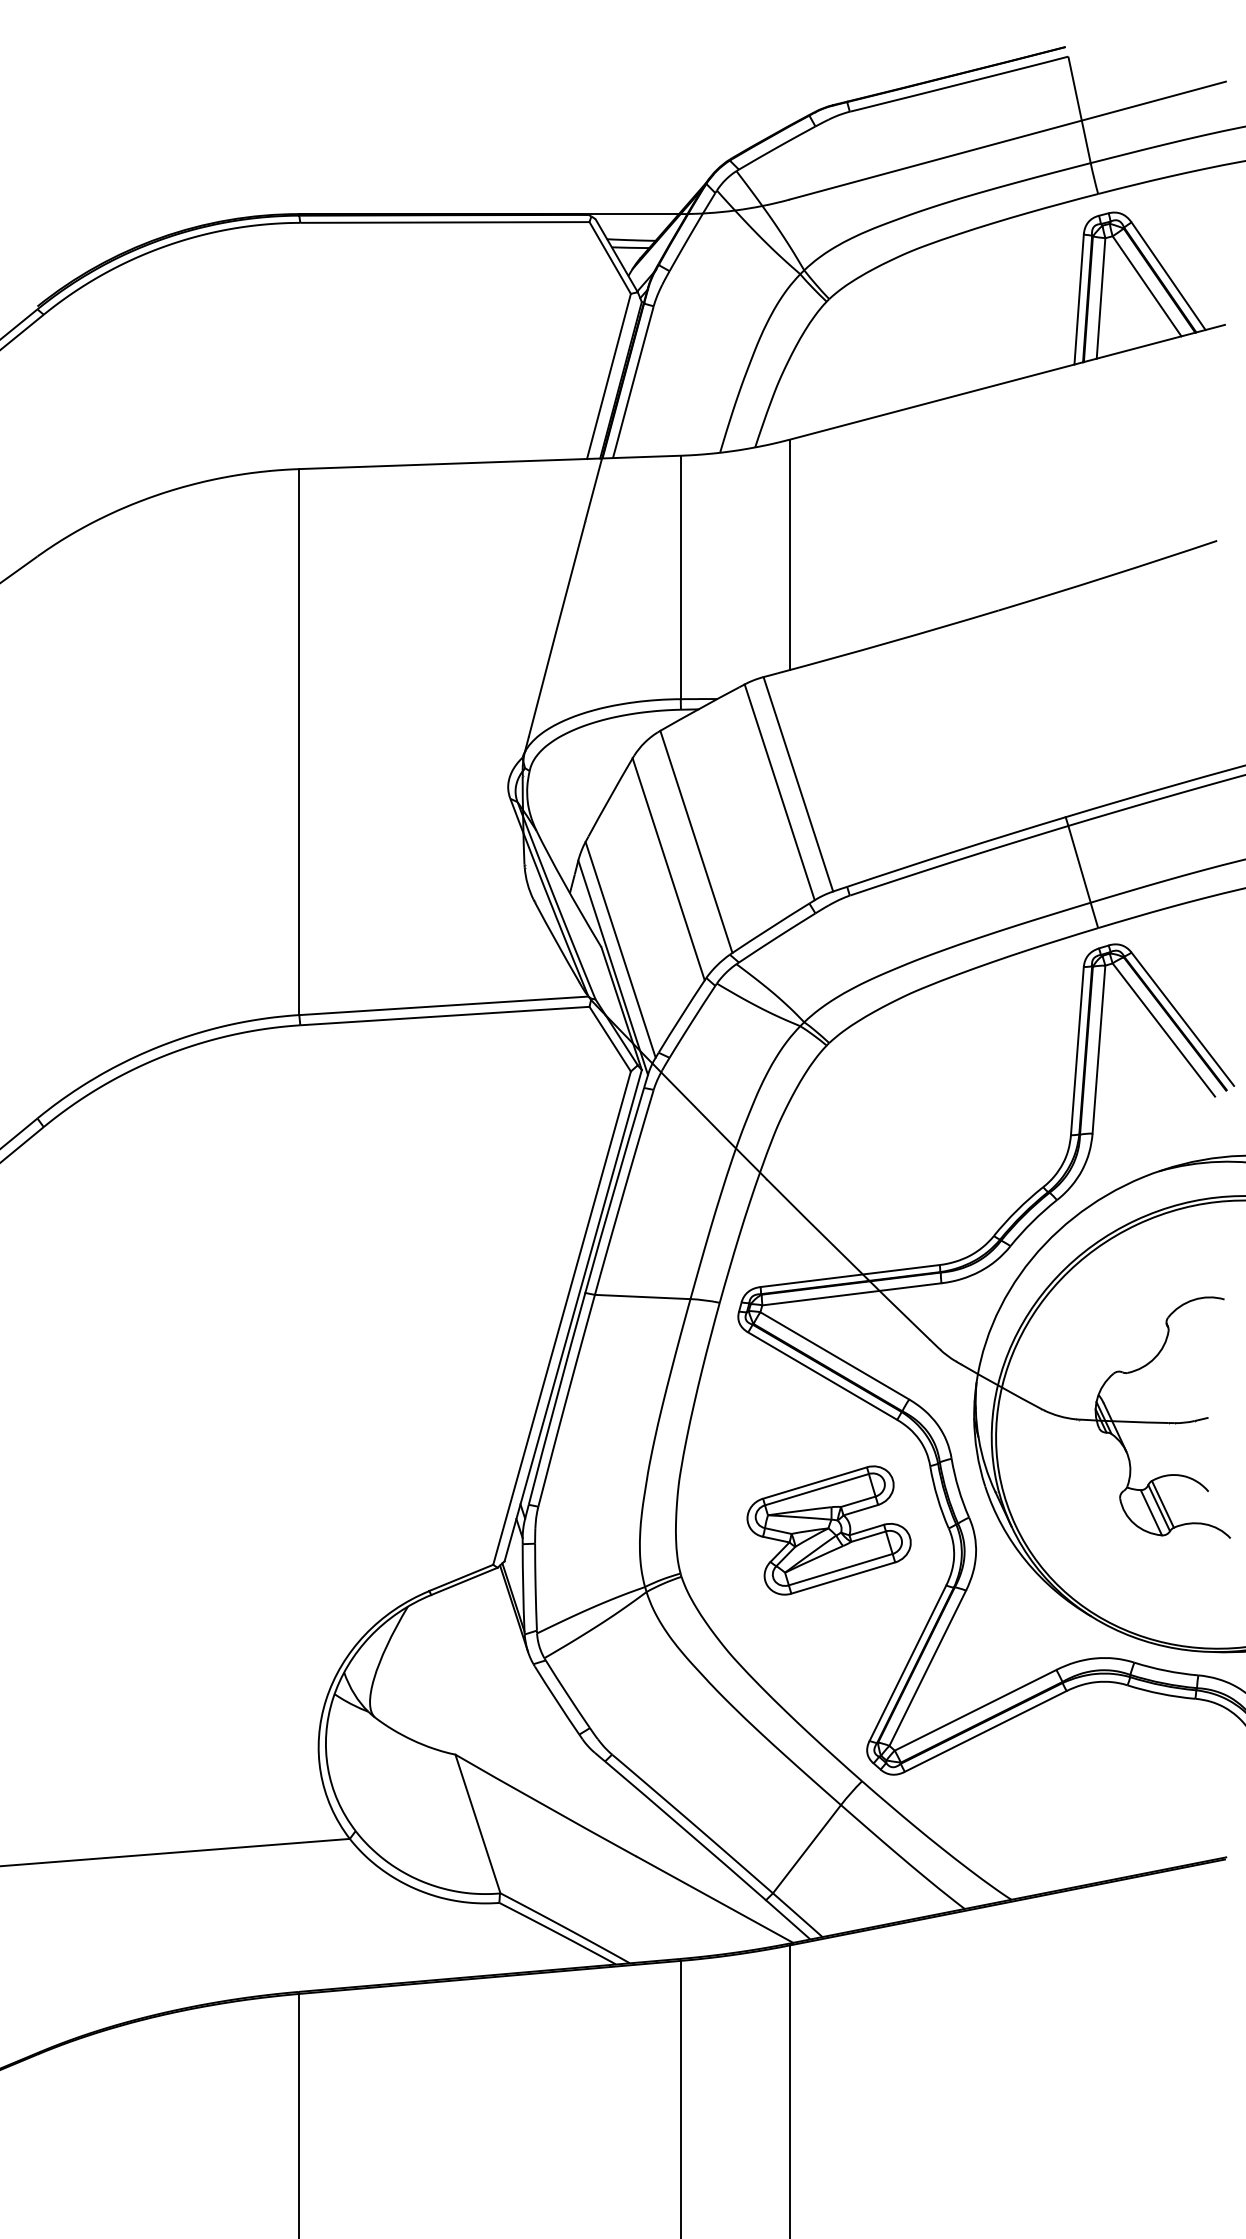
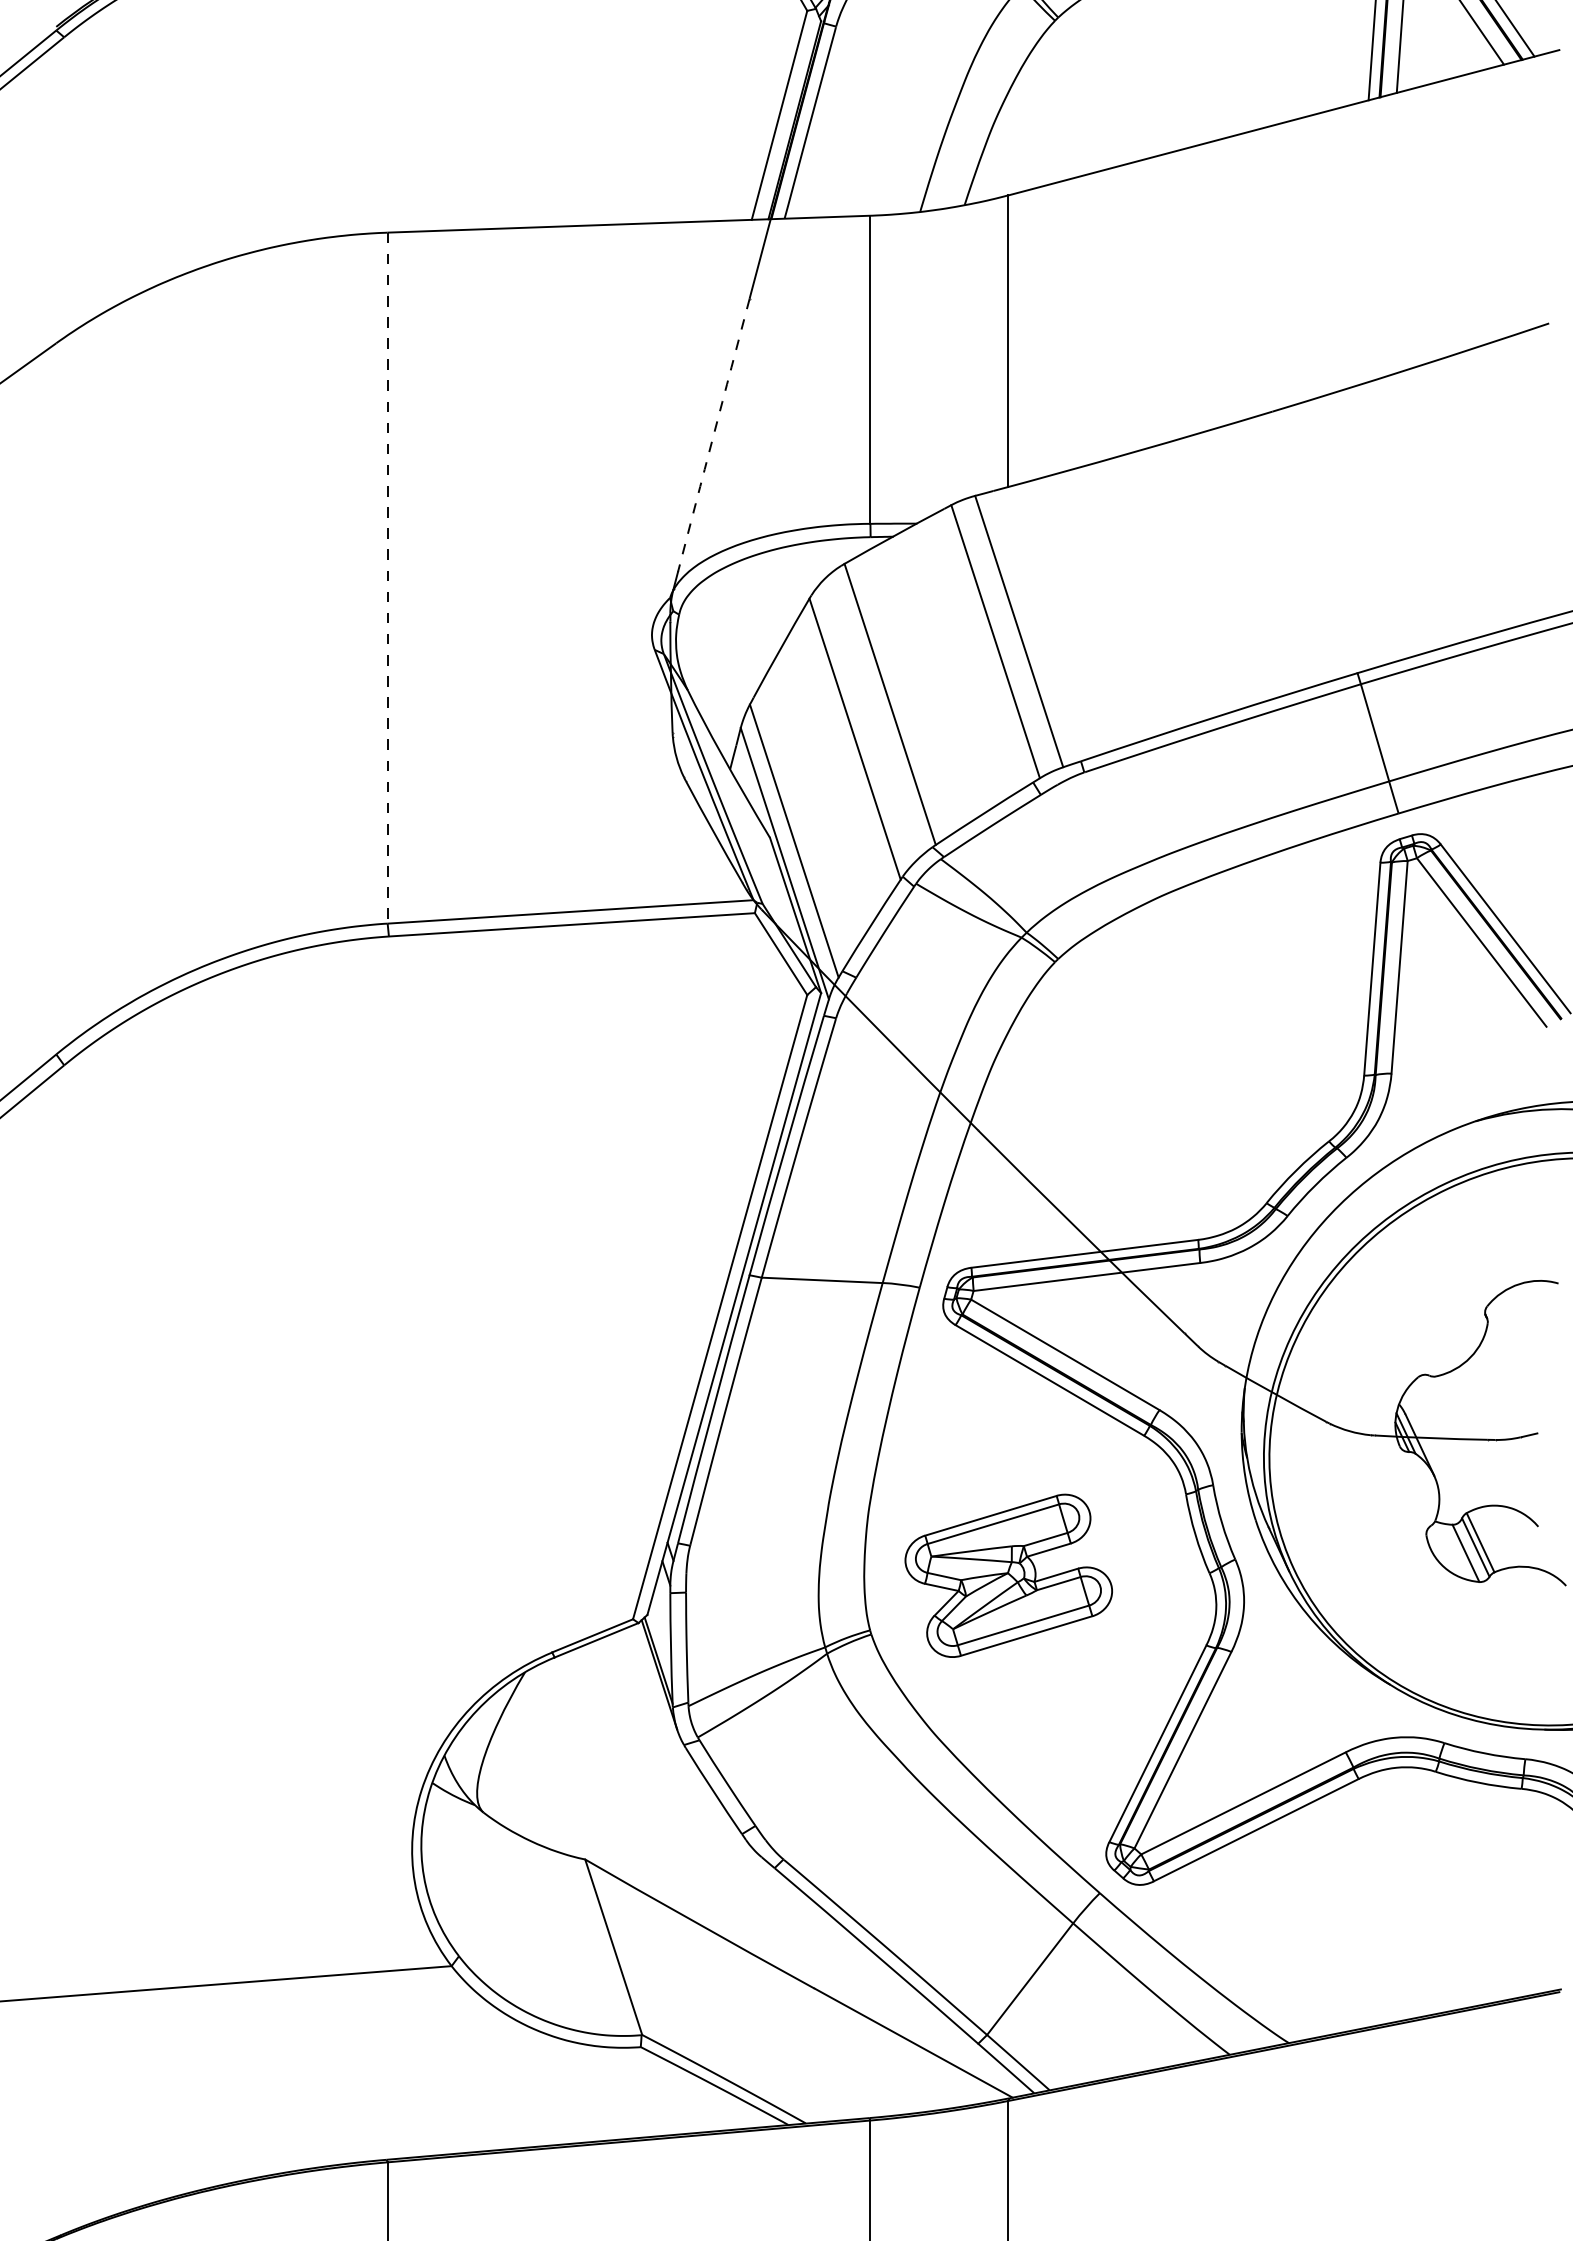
arc: (556, 629) -> (713, 435), solid -> dashed
line: (299, 742) -> (387, 578), solid -> dashed
part: (828, 1530) -> (1007, 1575), moved

